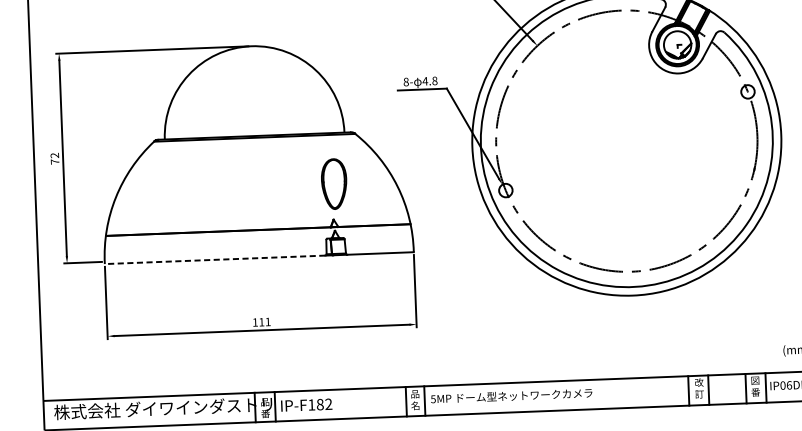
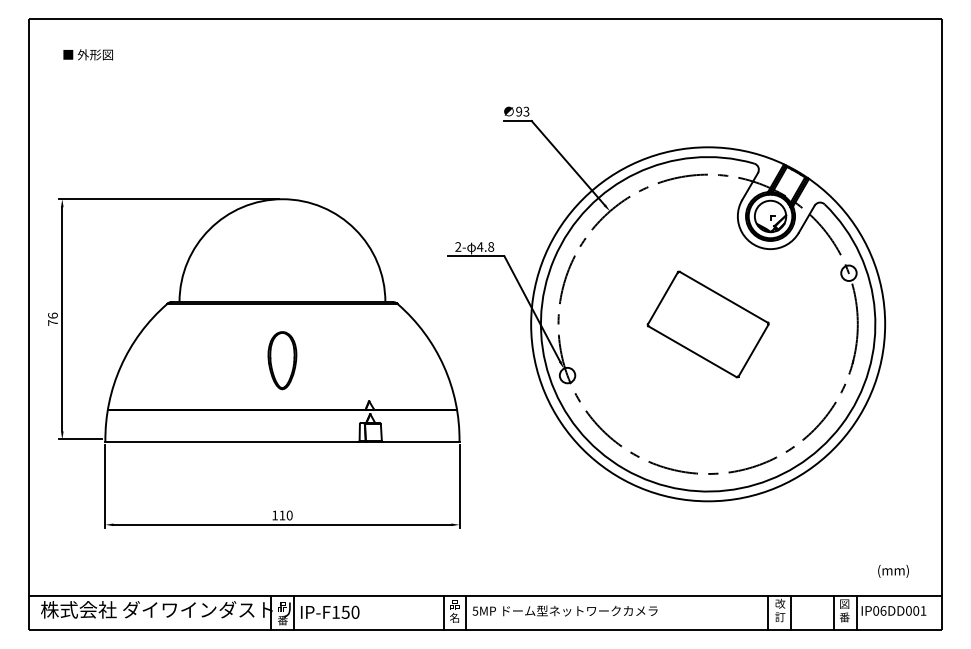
text: (406, 81) -> (458, 246), 8- -> 2-
part: (626, 141) -> (707, 324), added
text: (54, 155) -> (52, 315), 72 -> 76
part: (334, 184) -> (282, 360), moved
line: (214, 260) -> (231, 442), dashed -> solid
text: (267, 322) -> (289, 515), 111 -> 110
text: (324, 403) -> (350, 611), IP-F182 -> IP-F150

